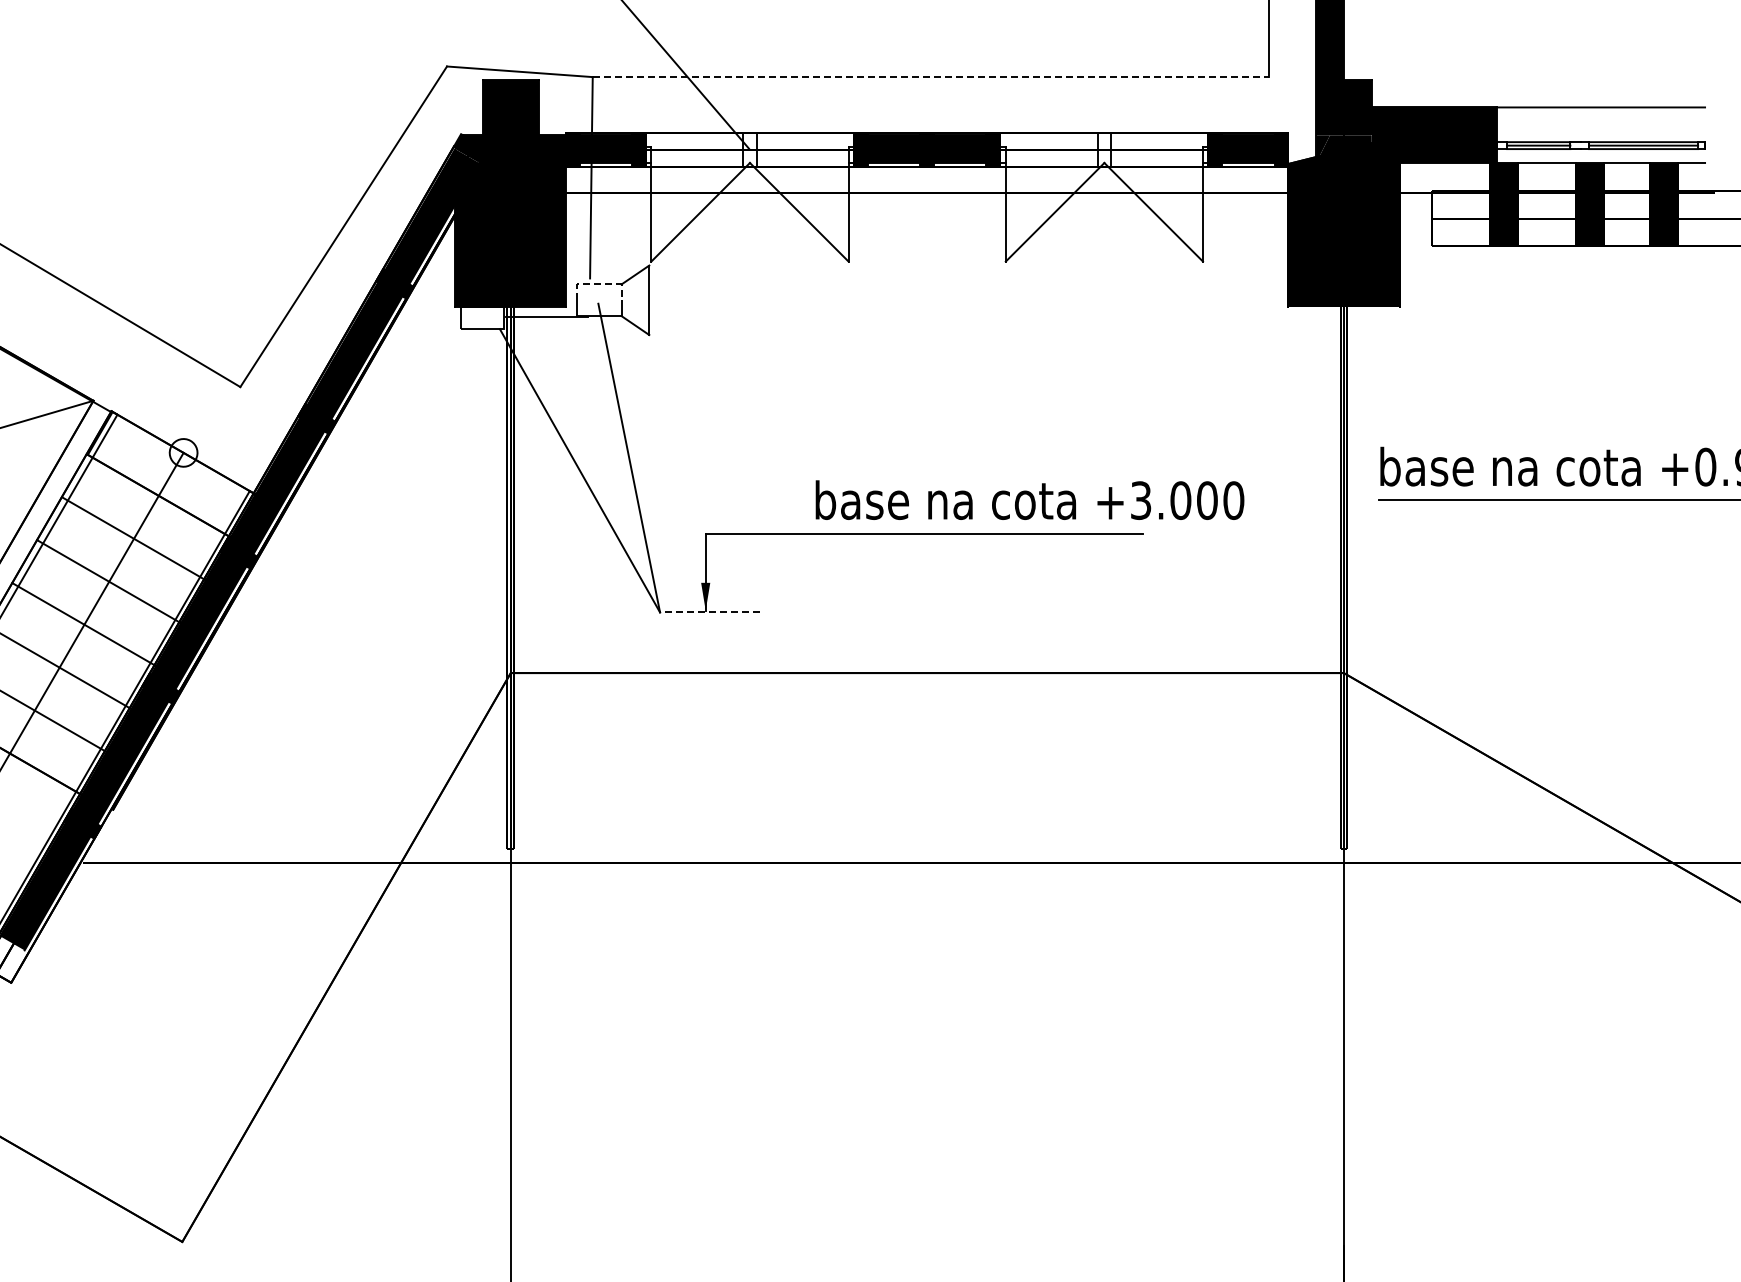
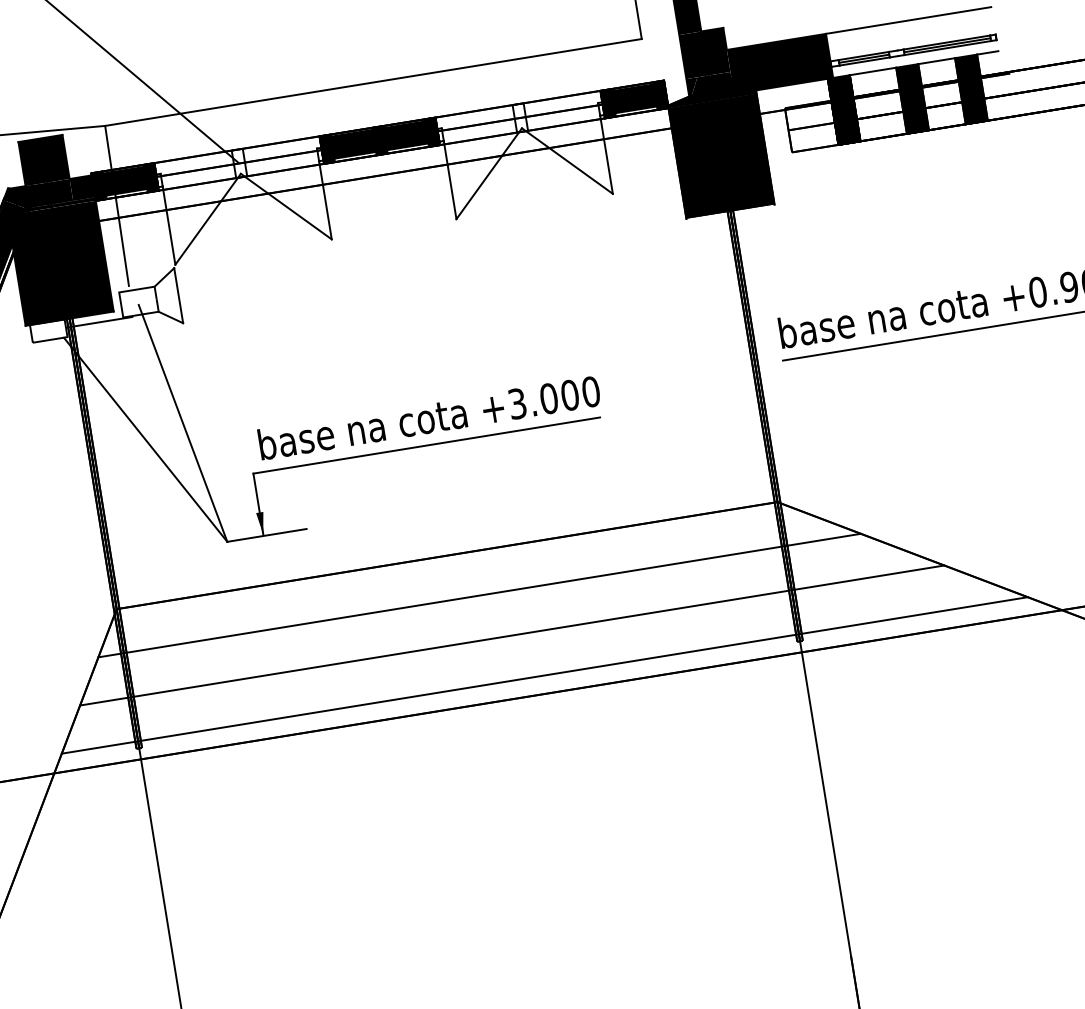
line: (931, 77) -> (373, 82), dashed -> solid
line: (599, 284) -> (137, 289), dashed -> solid
text: (1029, 499) -> (428, 417), moved
line: (710, 612) -> (267, 535), dashed -> solid
line: (959, 728) -> (479, 595), added
line: (991, 784) -> (512, 635), added
line: (1023, 839) -> (544, 675), added

